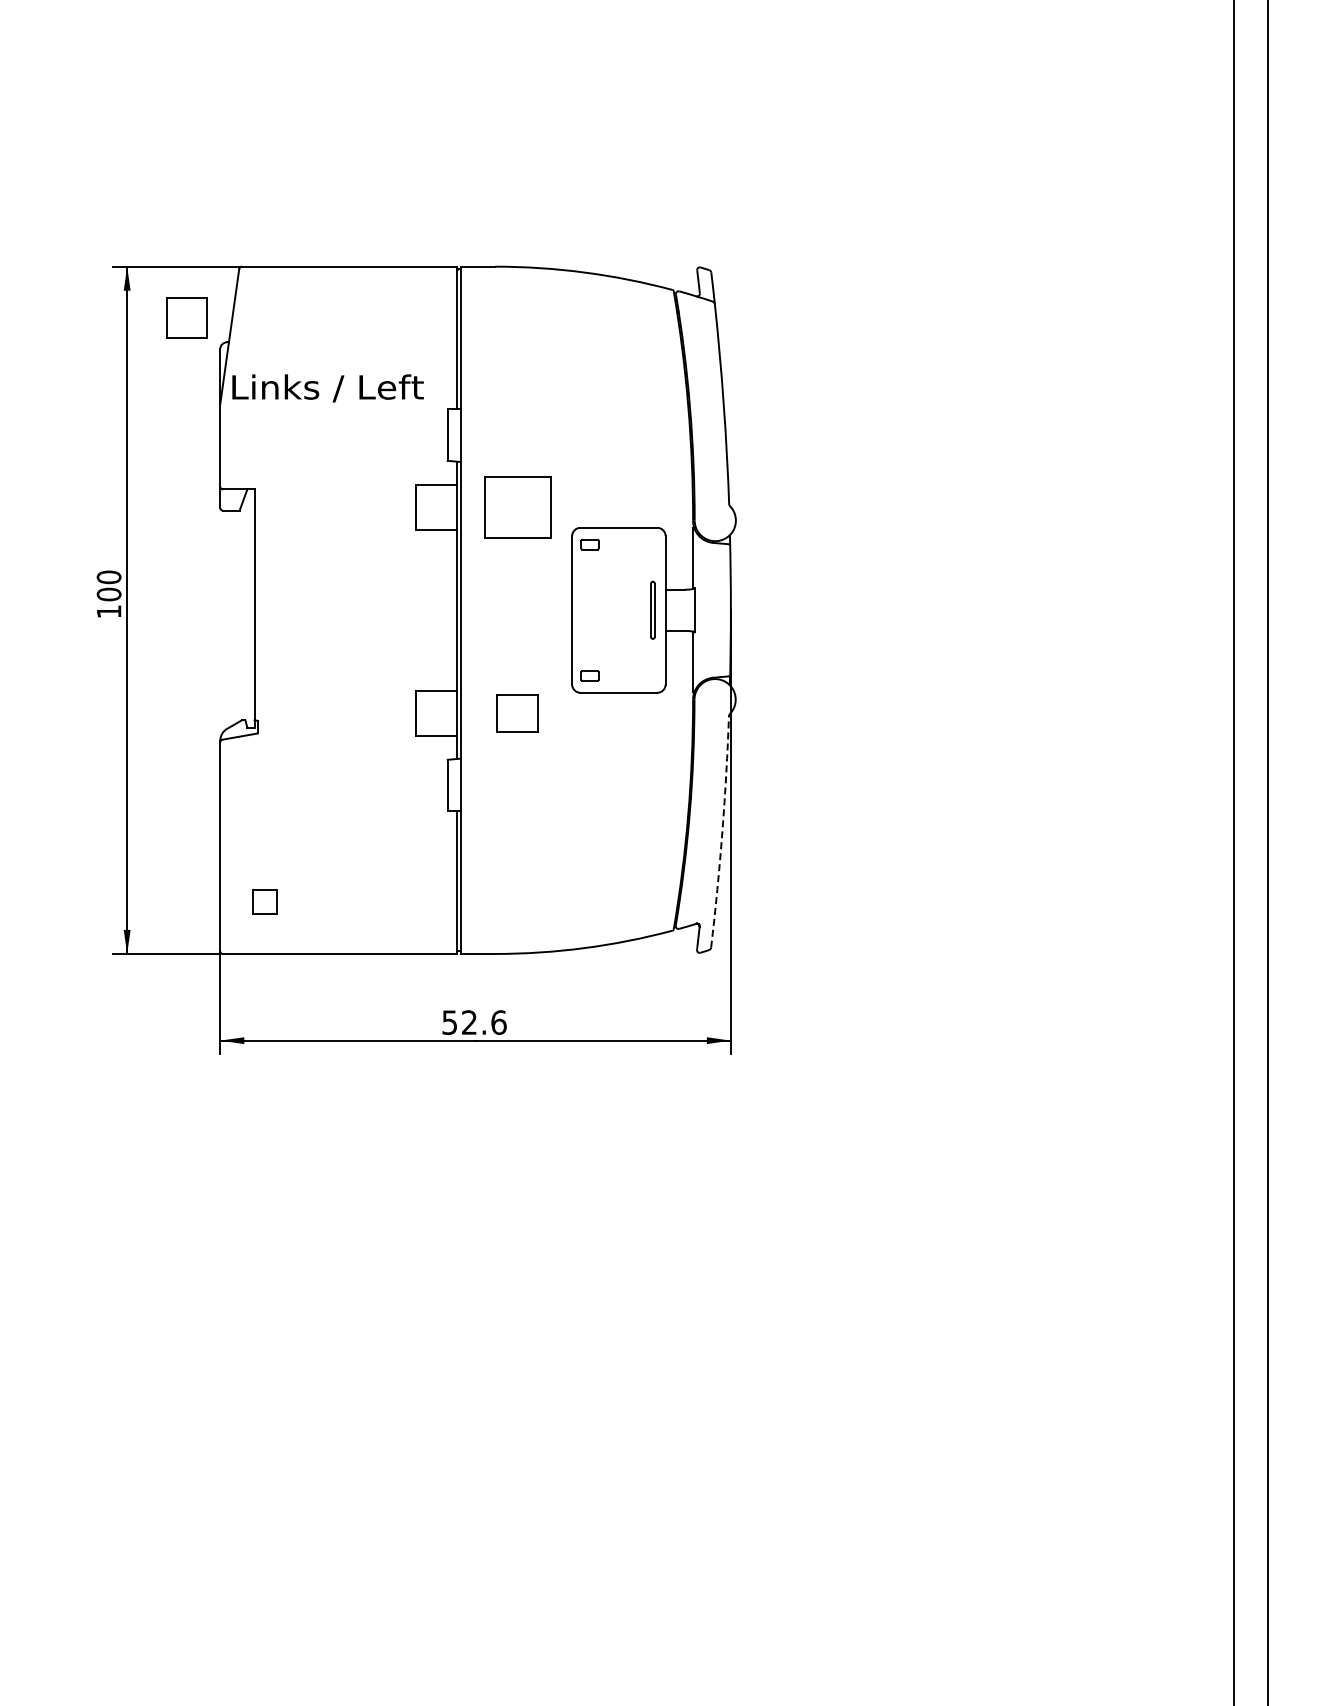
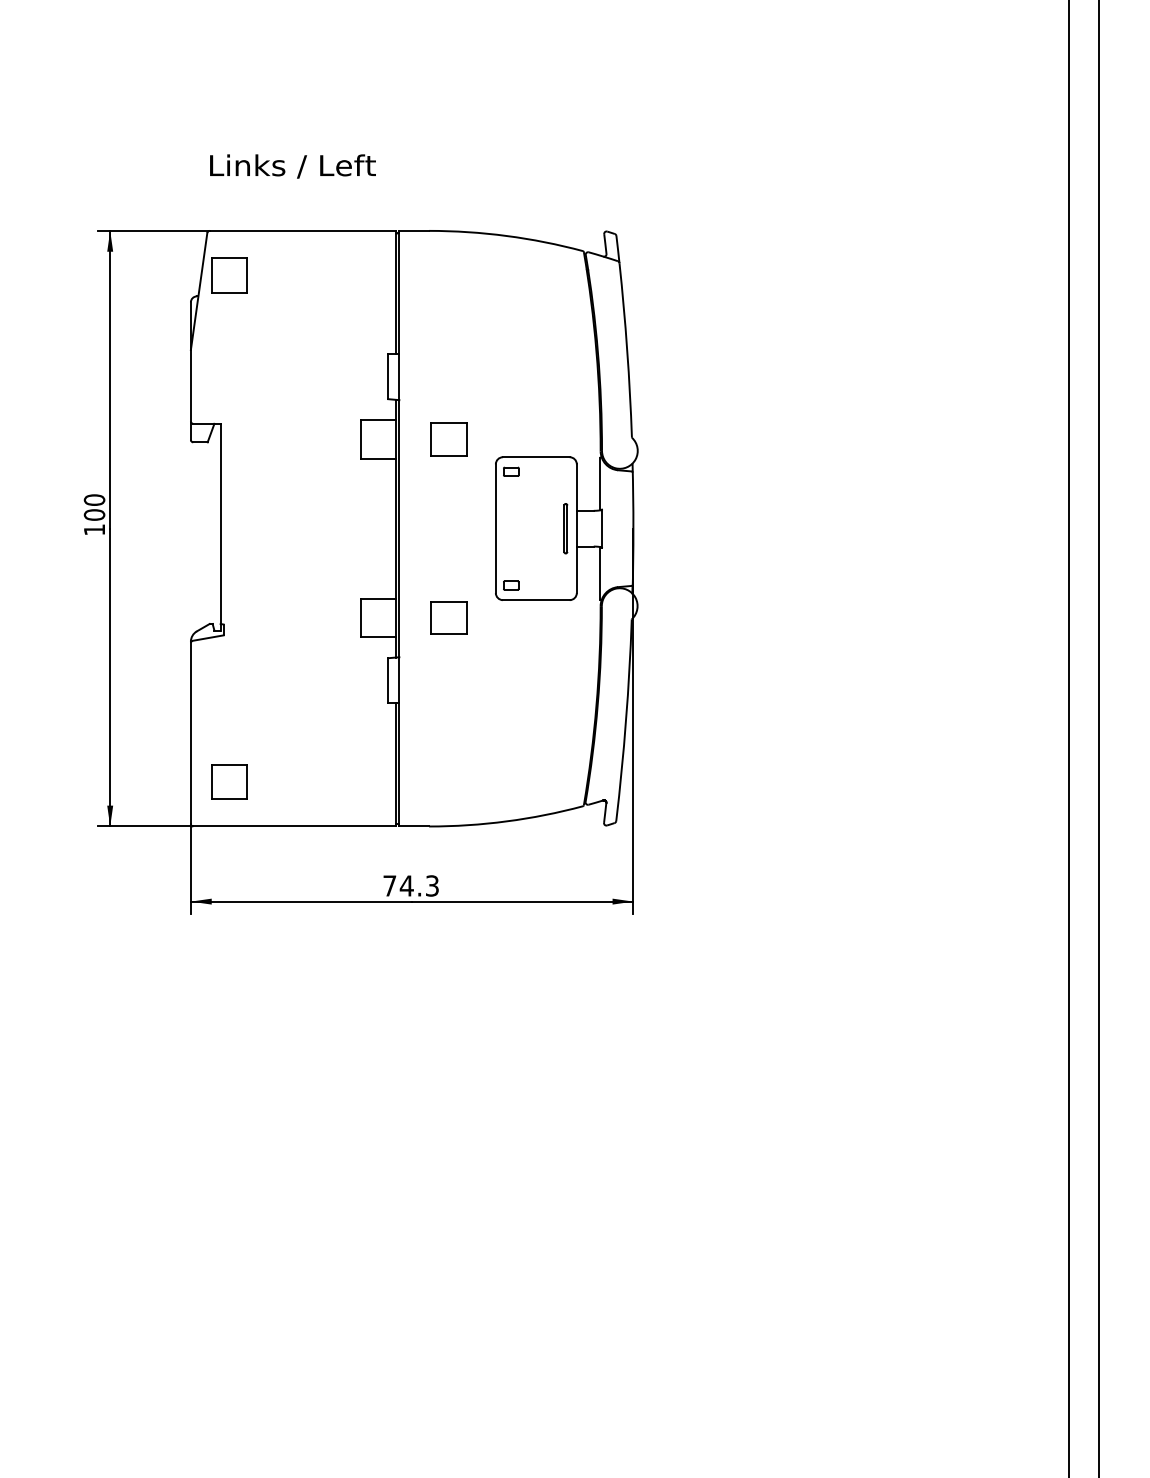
part: (186, 317) -> (229, 274), moved
text: (327, 388) -> (292, 166), moved
part: (517, 506) -> (448, 438), size x0.62
arc: (722, 831) -> (626, 720), dashed -> solid
part: (264, 901) -> (229, 781), size x1.67
text: (474, 1022) -> (411, 885), 52.6 -> 74.3

